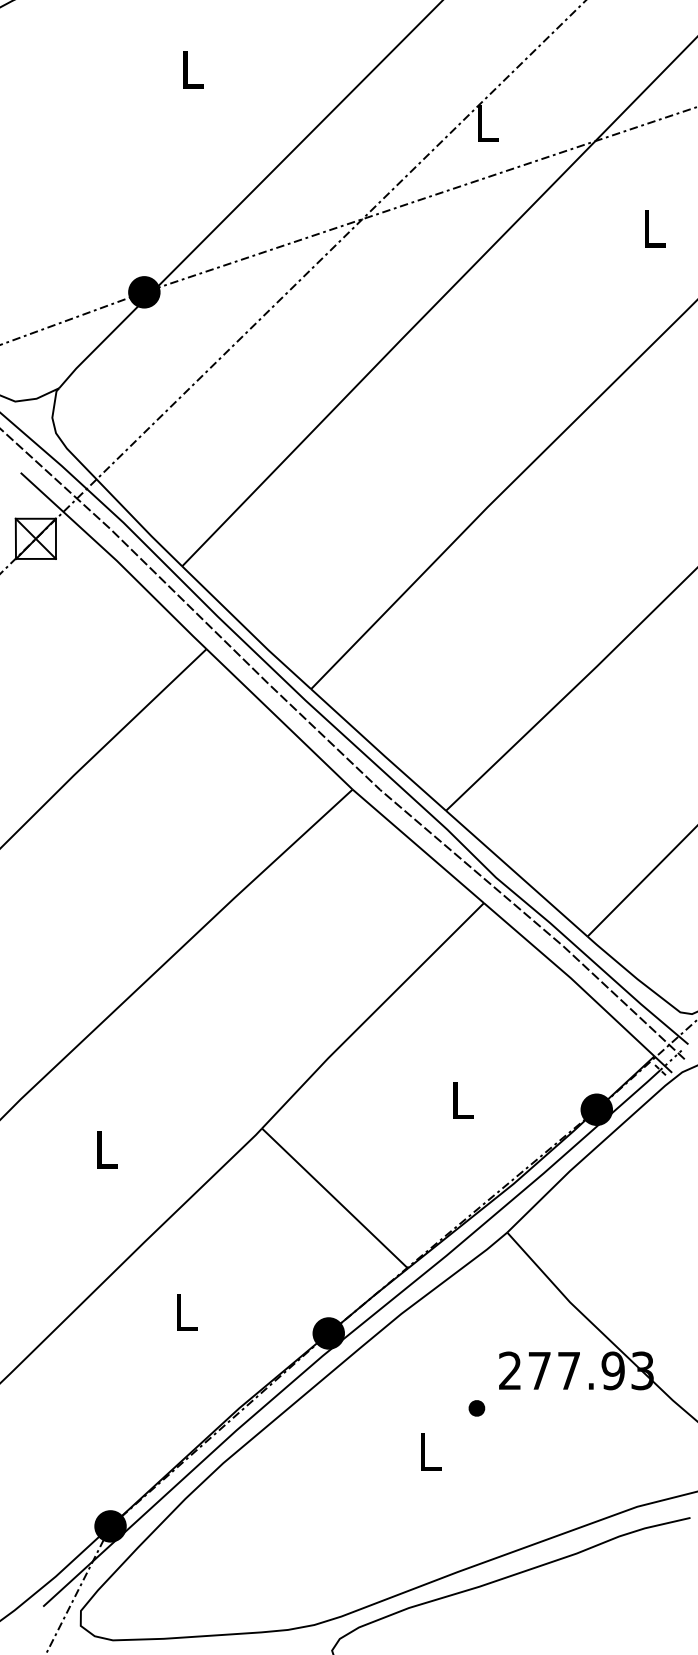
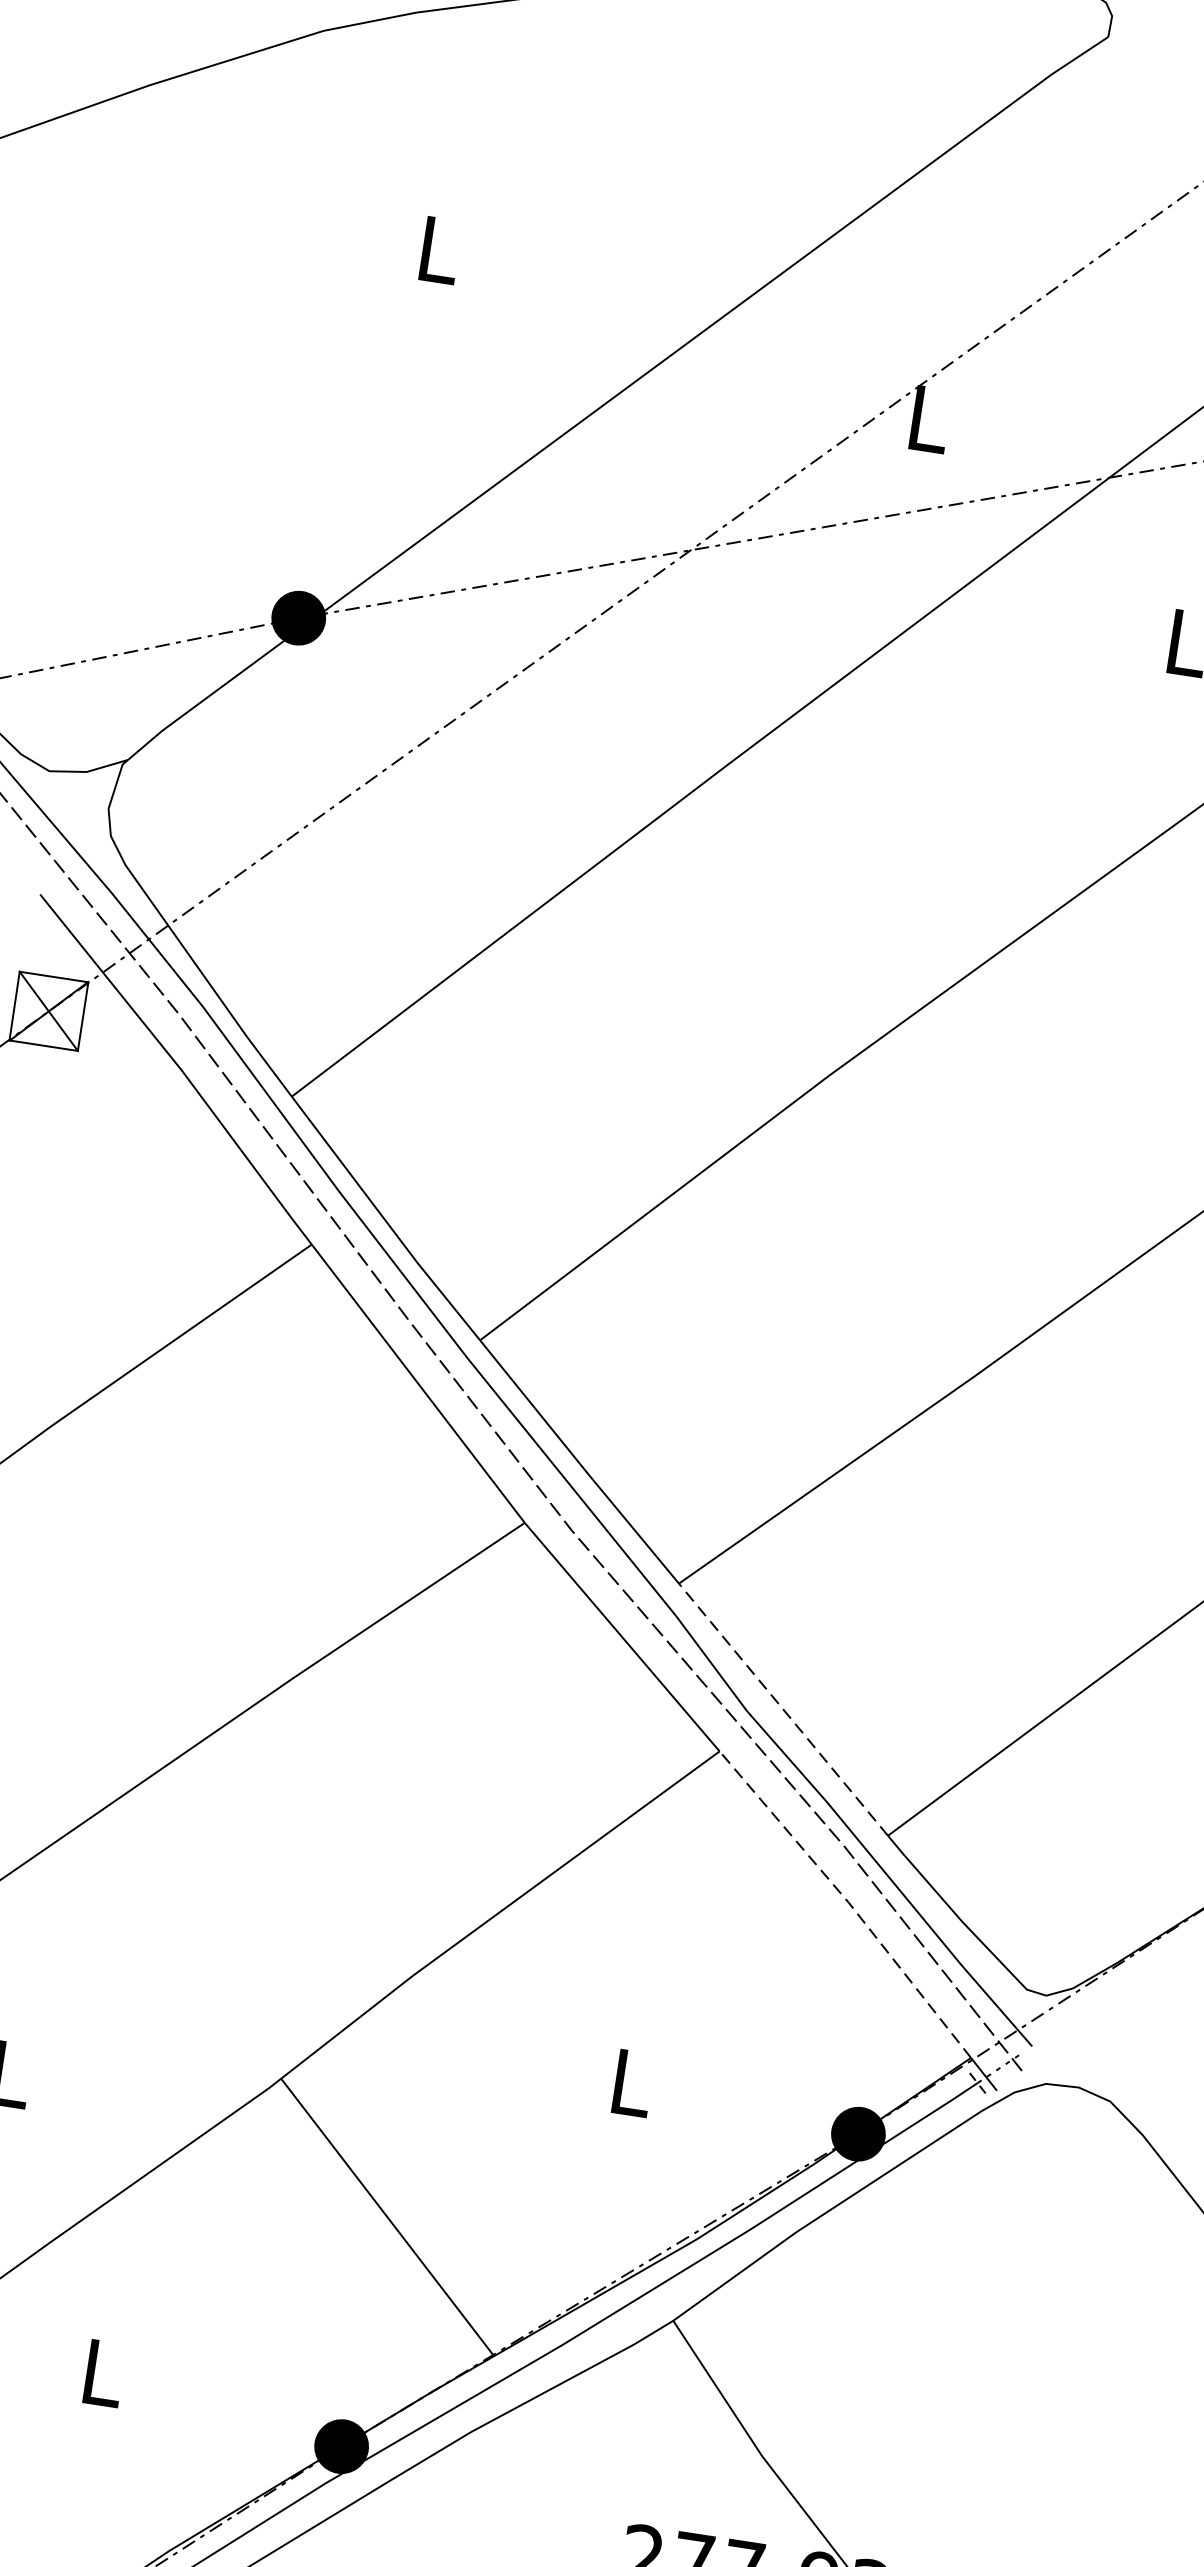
line: (516, 873) -> (782, 1709), solid -> dashed
line: (570, 978) -> (847, 1902), solid -> dashed

